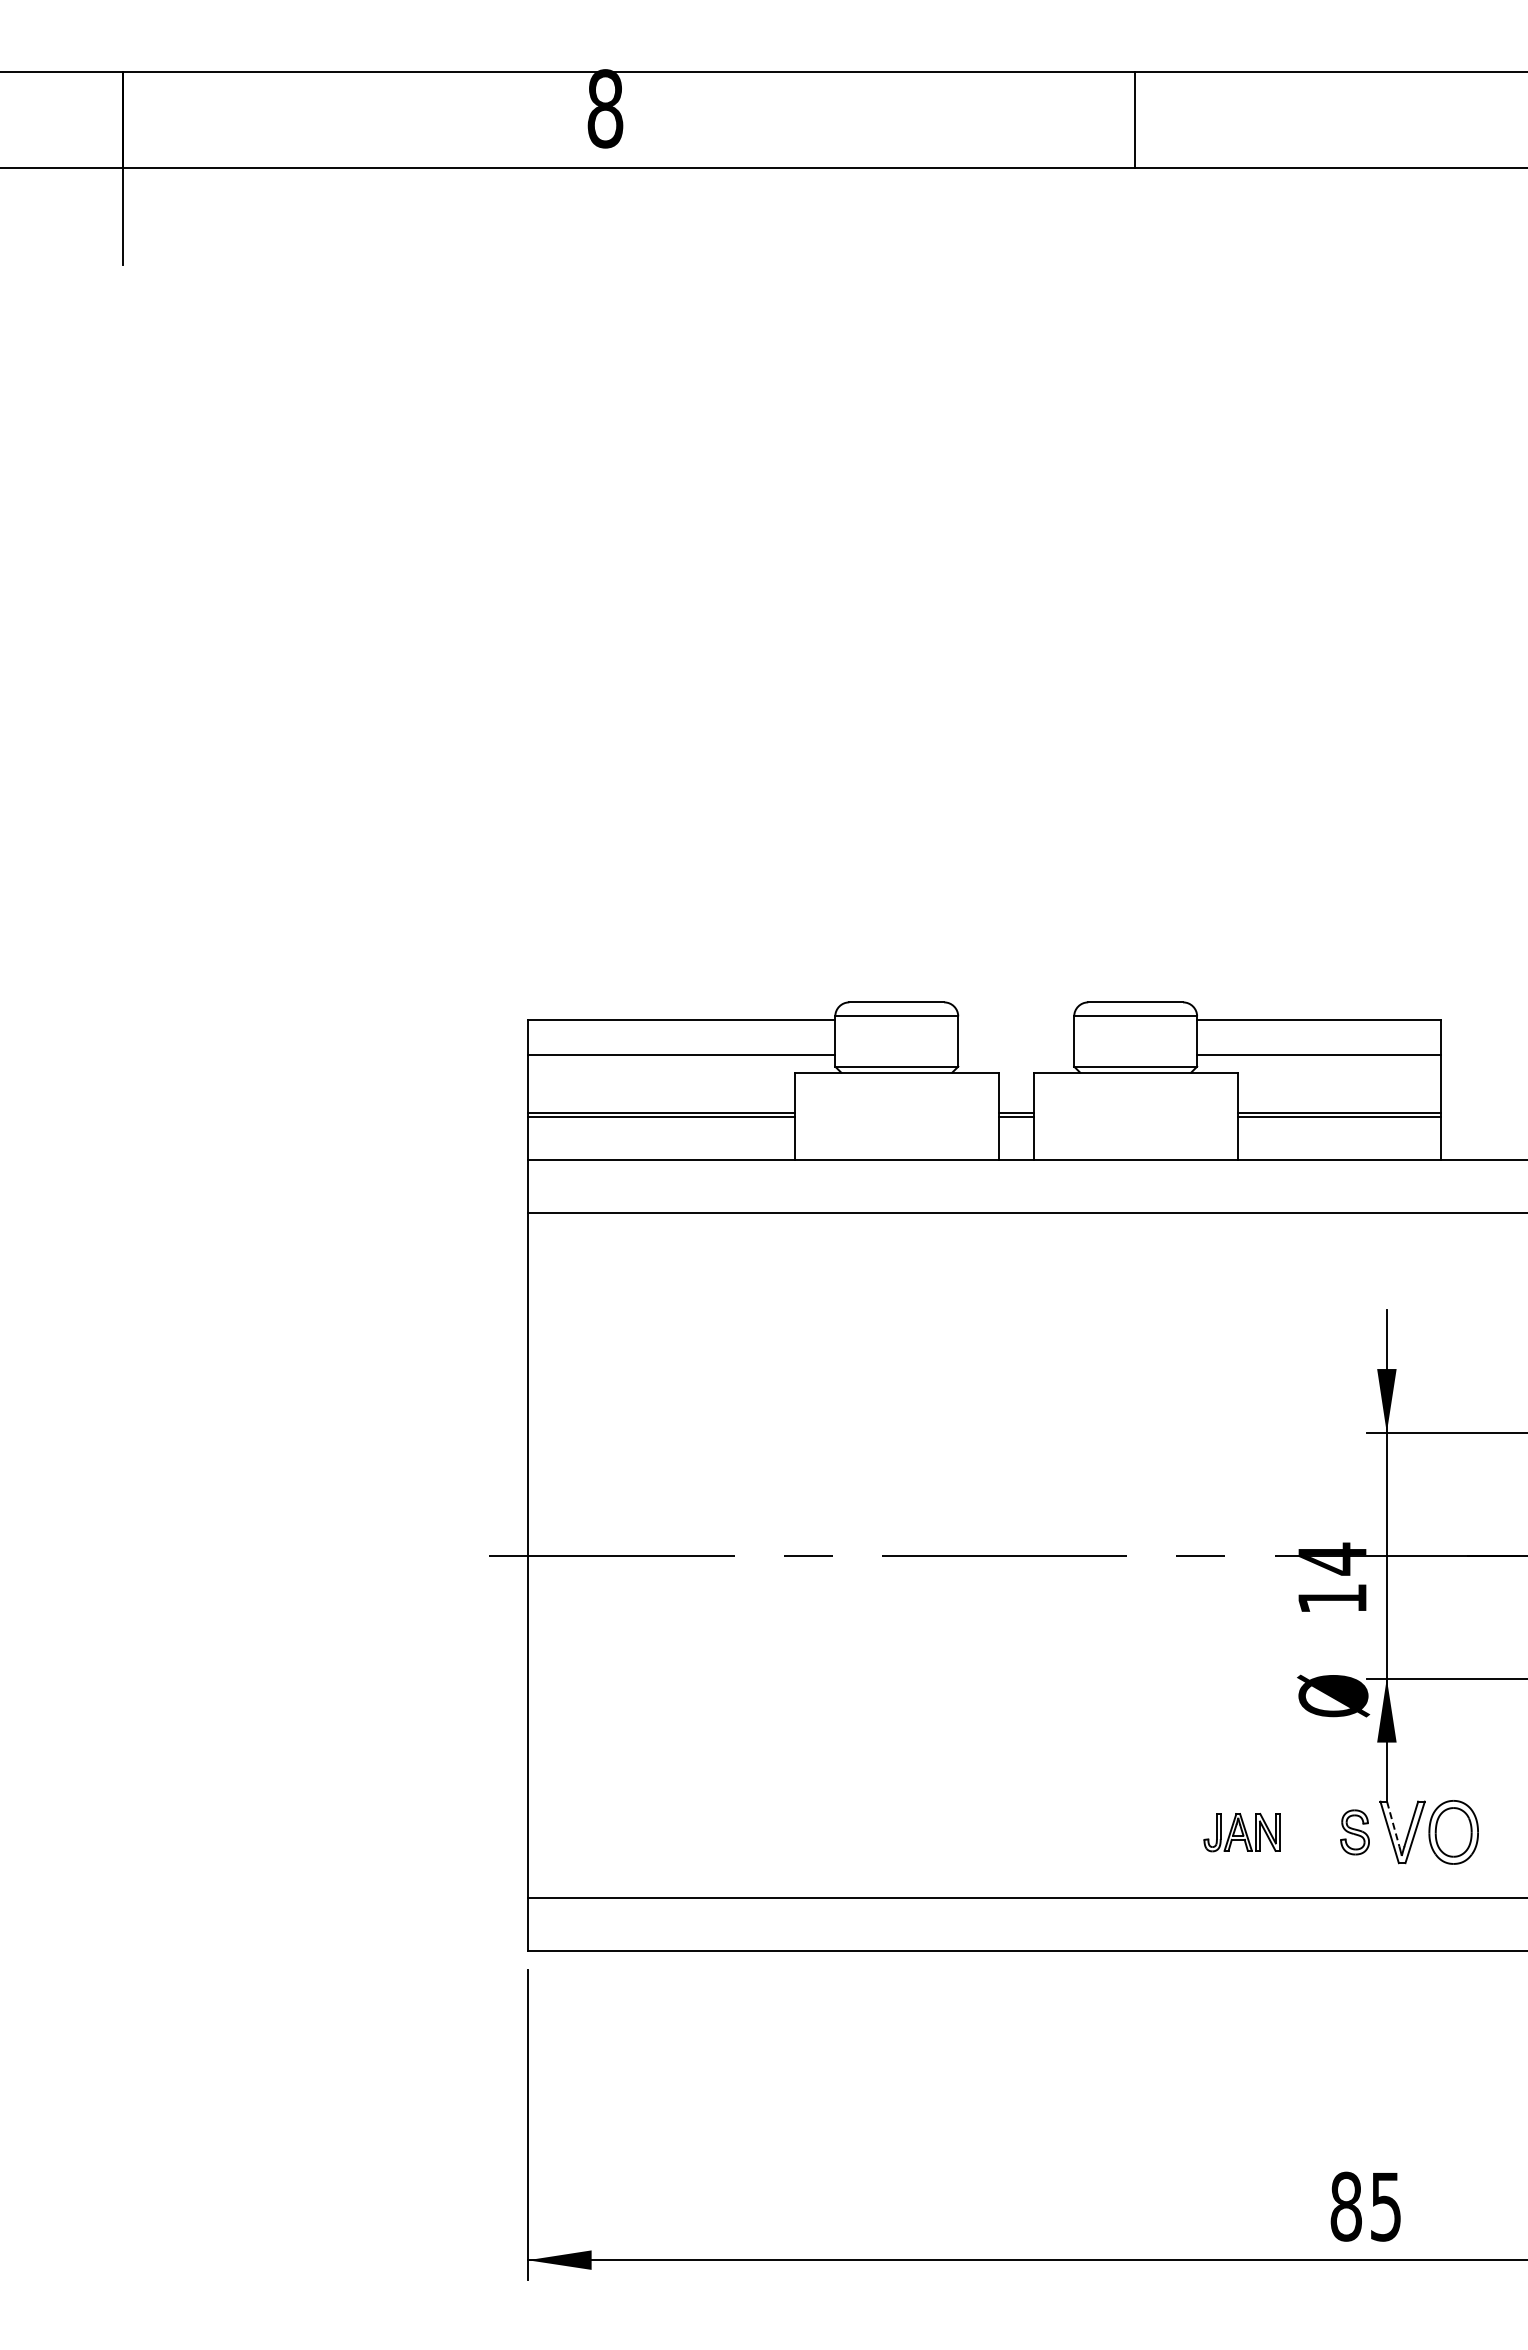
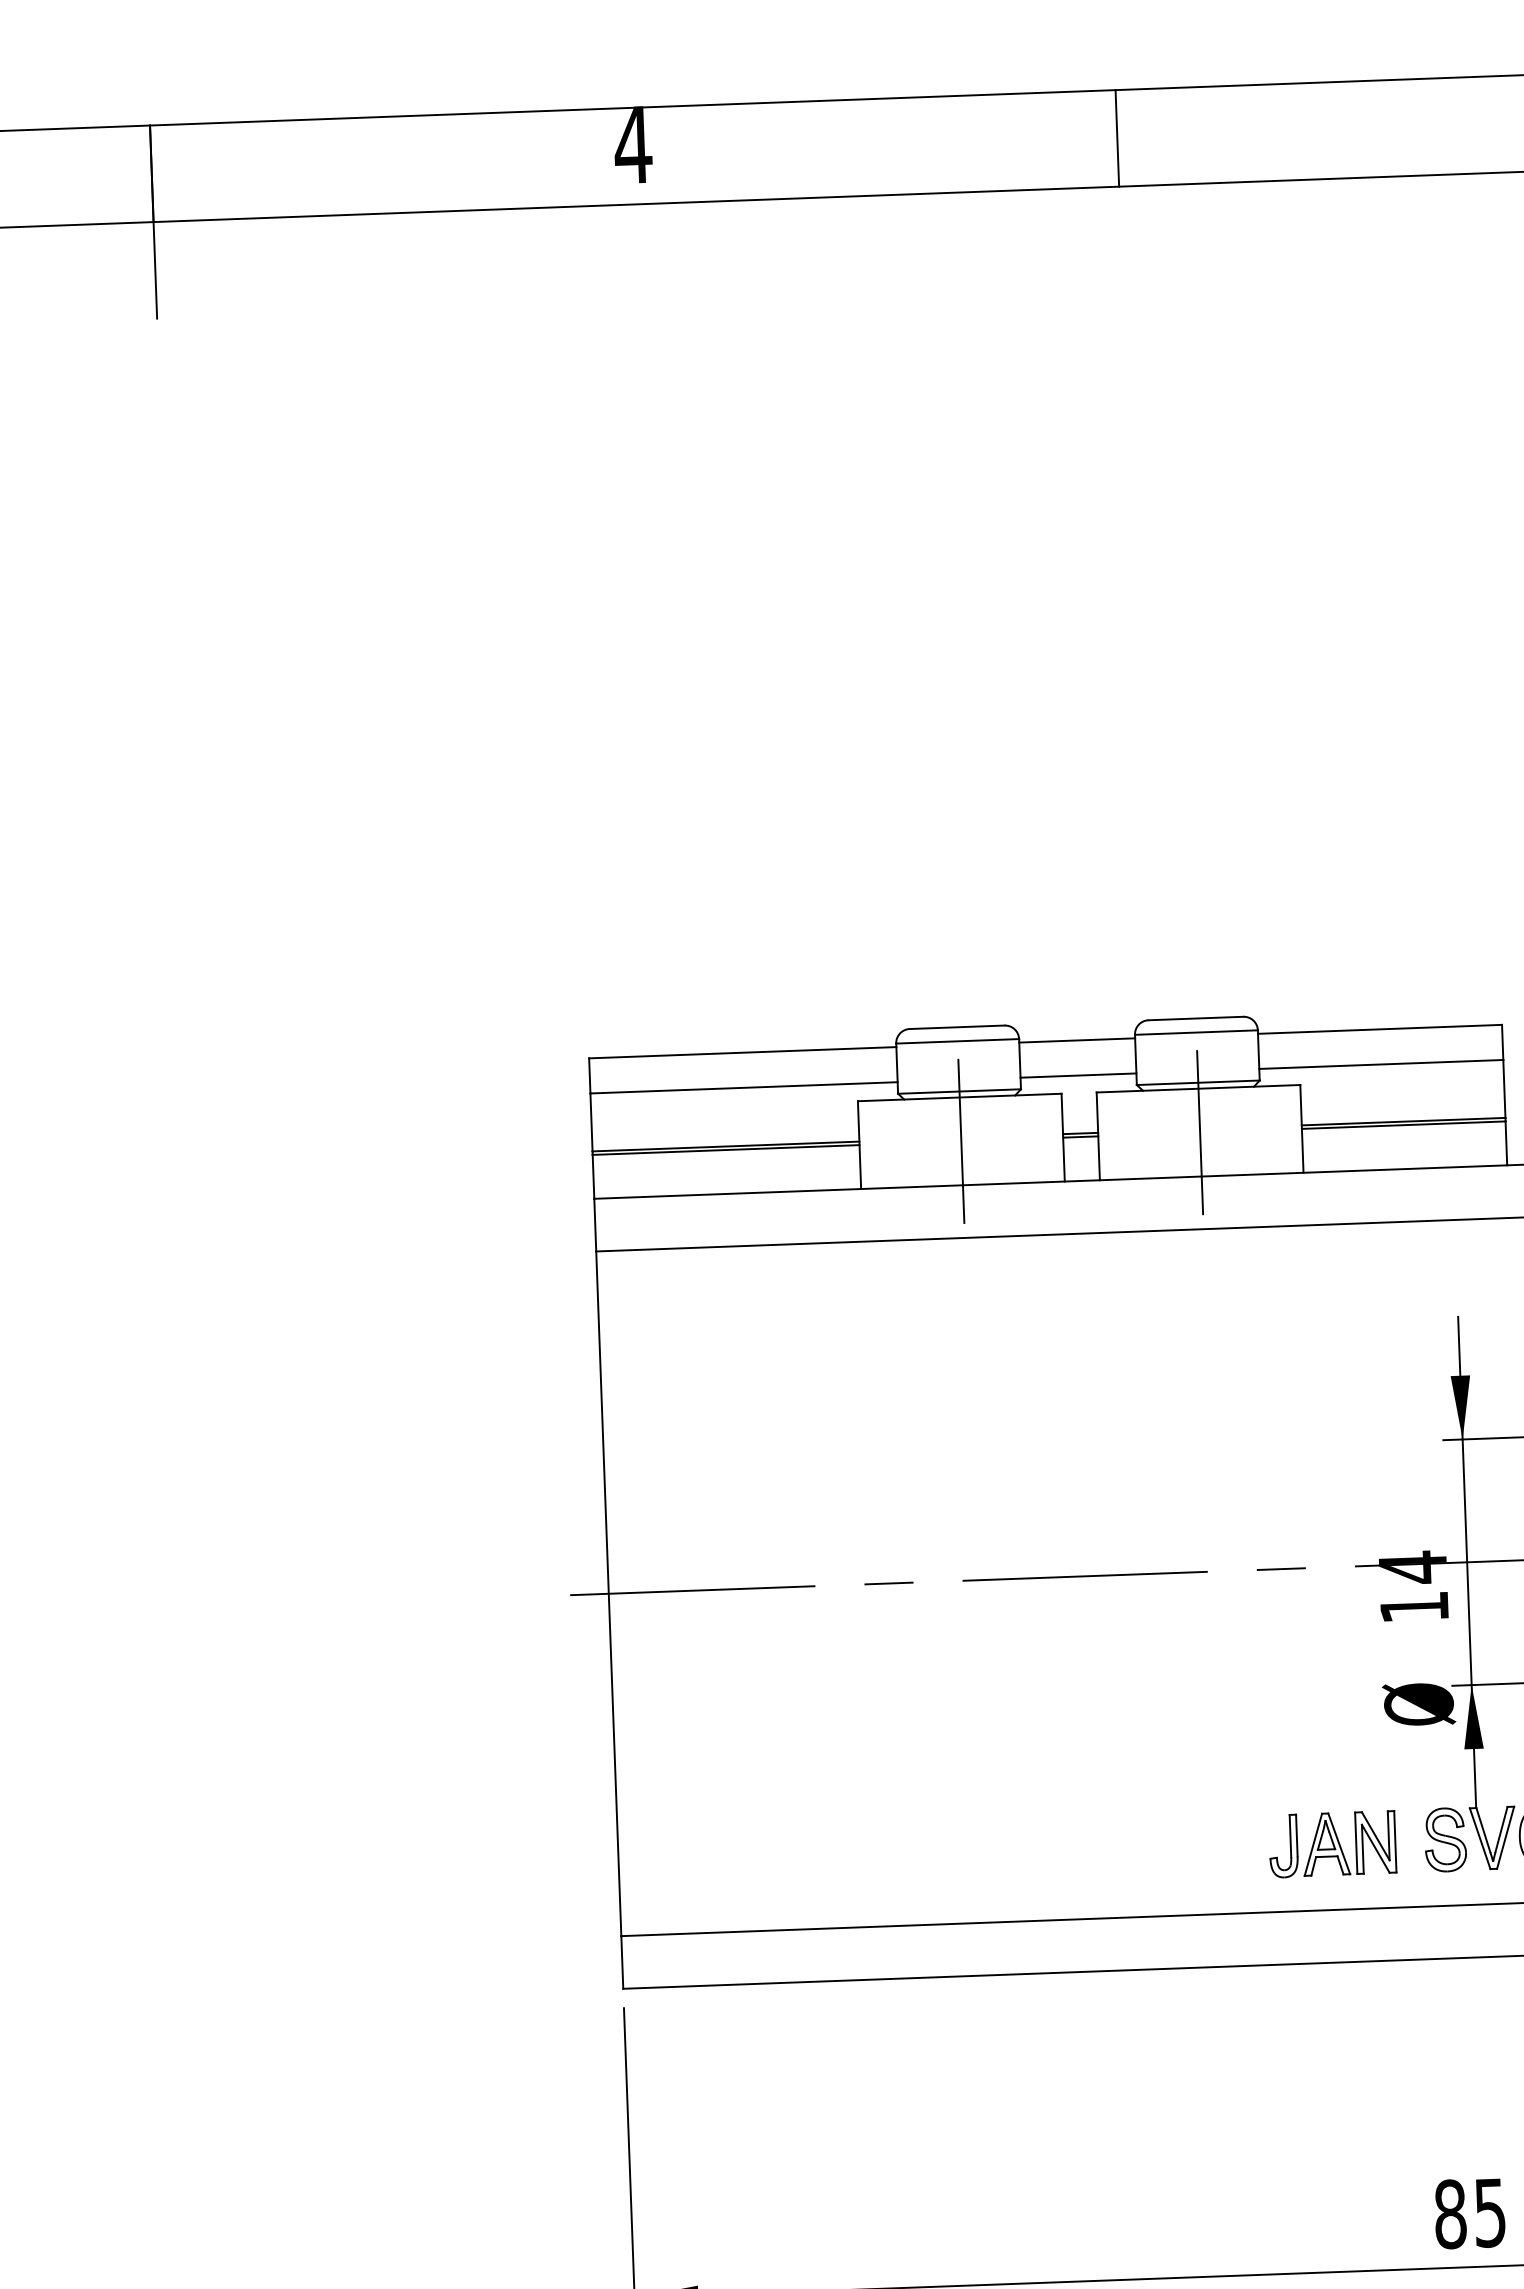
text: (605, 108) -> (633, 144), 8 -> 4
line: (1135, 119) -> (1117, 137), moved
line: (1016, 1019) -> (1077, 1040), added
line: (1016, 1055) -> (1078, 1075), added
line: (896, 1116) -> (961, 1141), added
line: (1135, 1116) -> (1199, 1132), added
line: (1393, 1824) -> (1483, 1830), dashed -> solid
part: (1241, 1832) -> (1332, 1844), size x1.67
part: (1354, 1832) -> (1445, 1840), size x1.43

